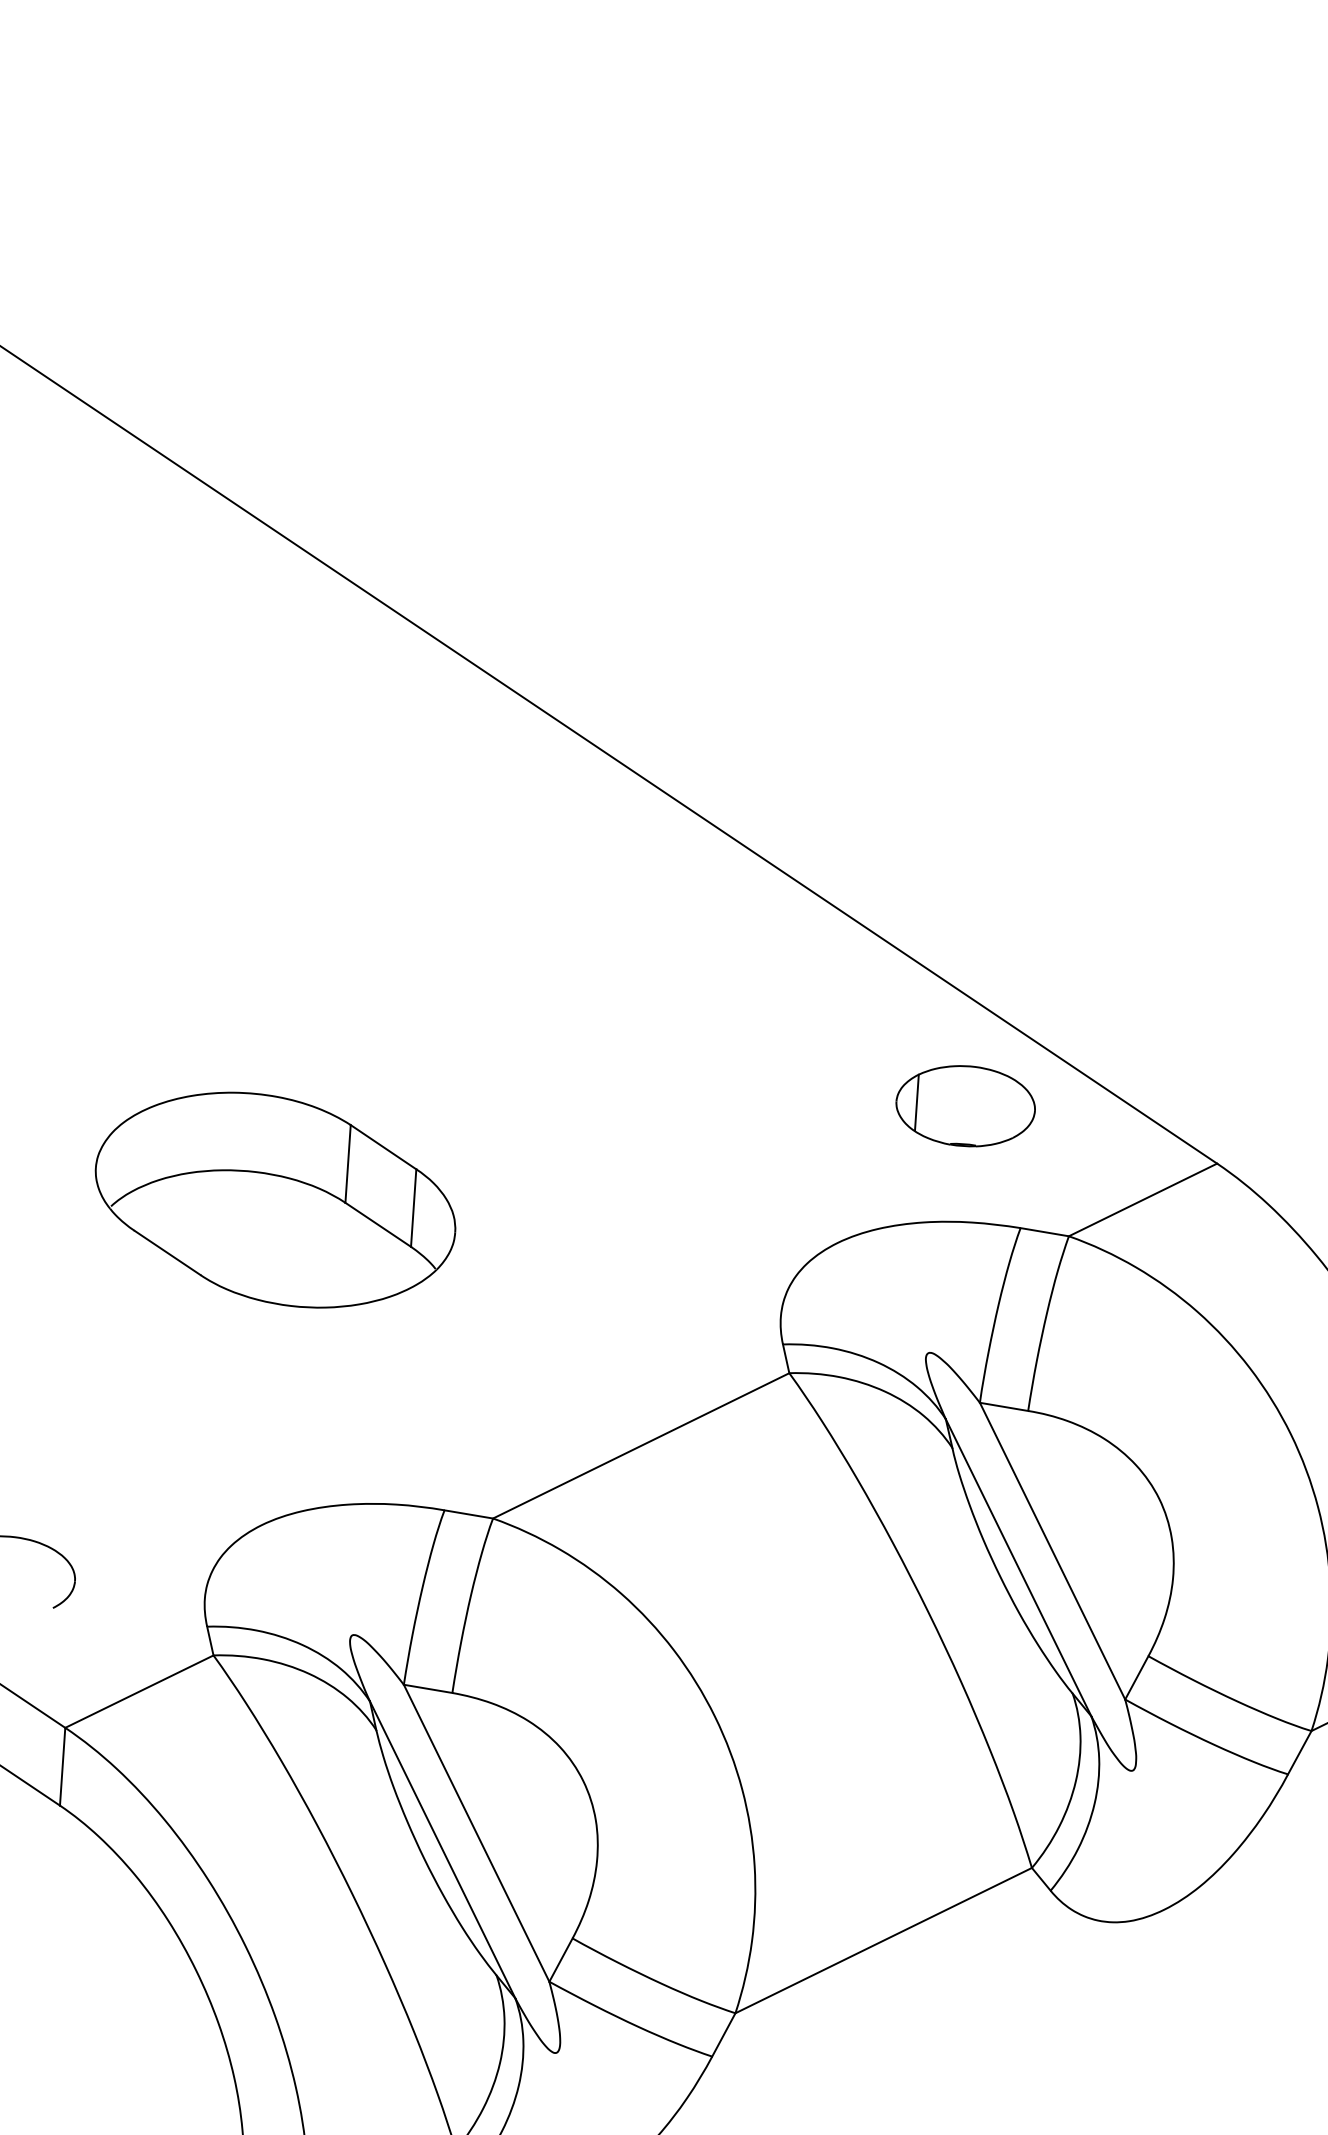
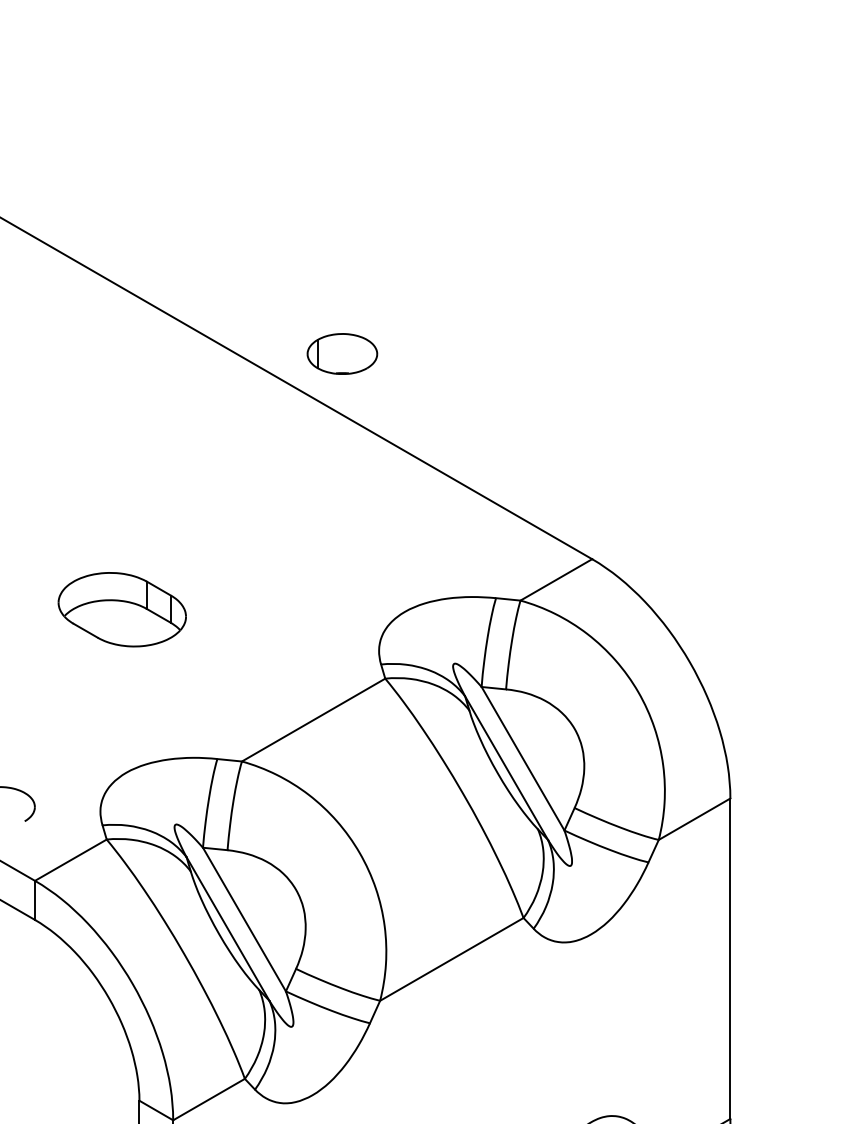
part: (965, 1105) -> (342, 353), moved
part: (276, 1199) -> (122, 609), size x0.7

